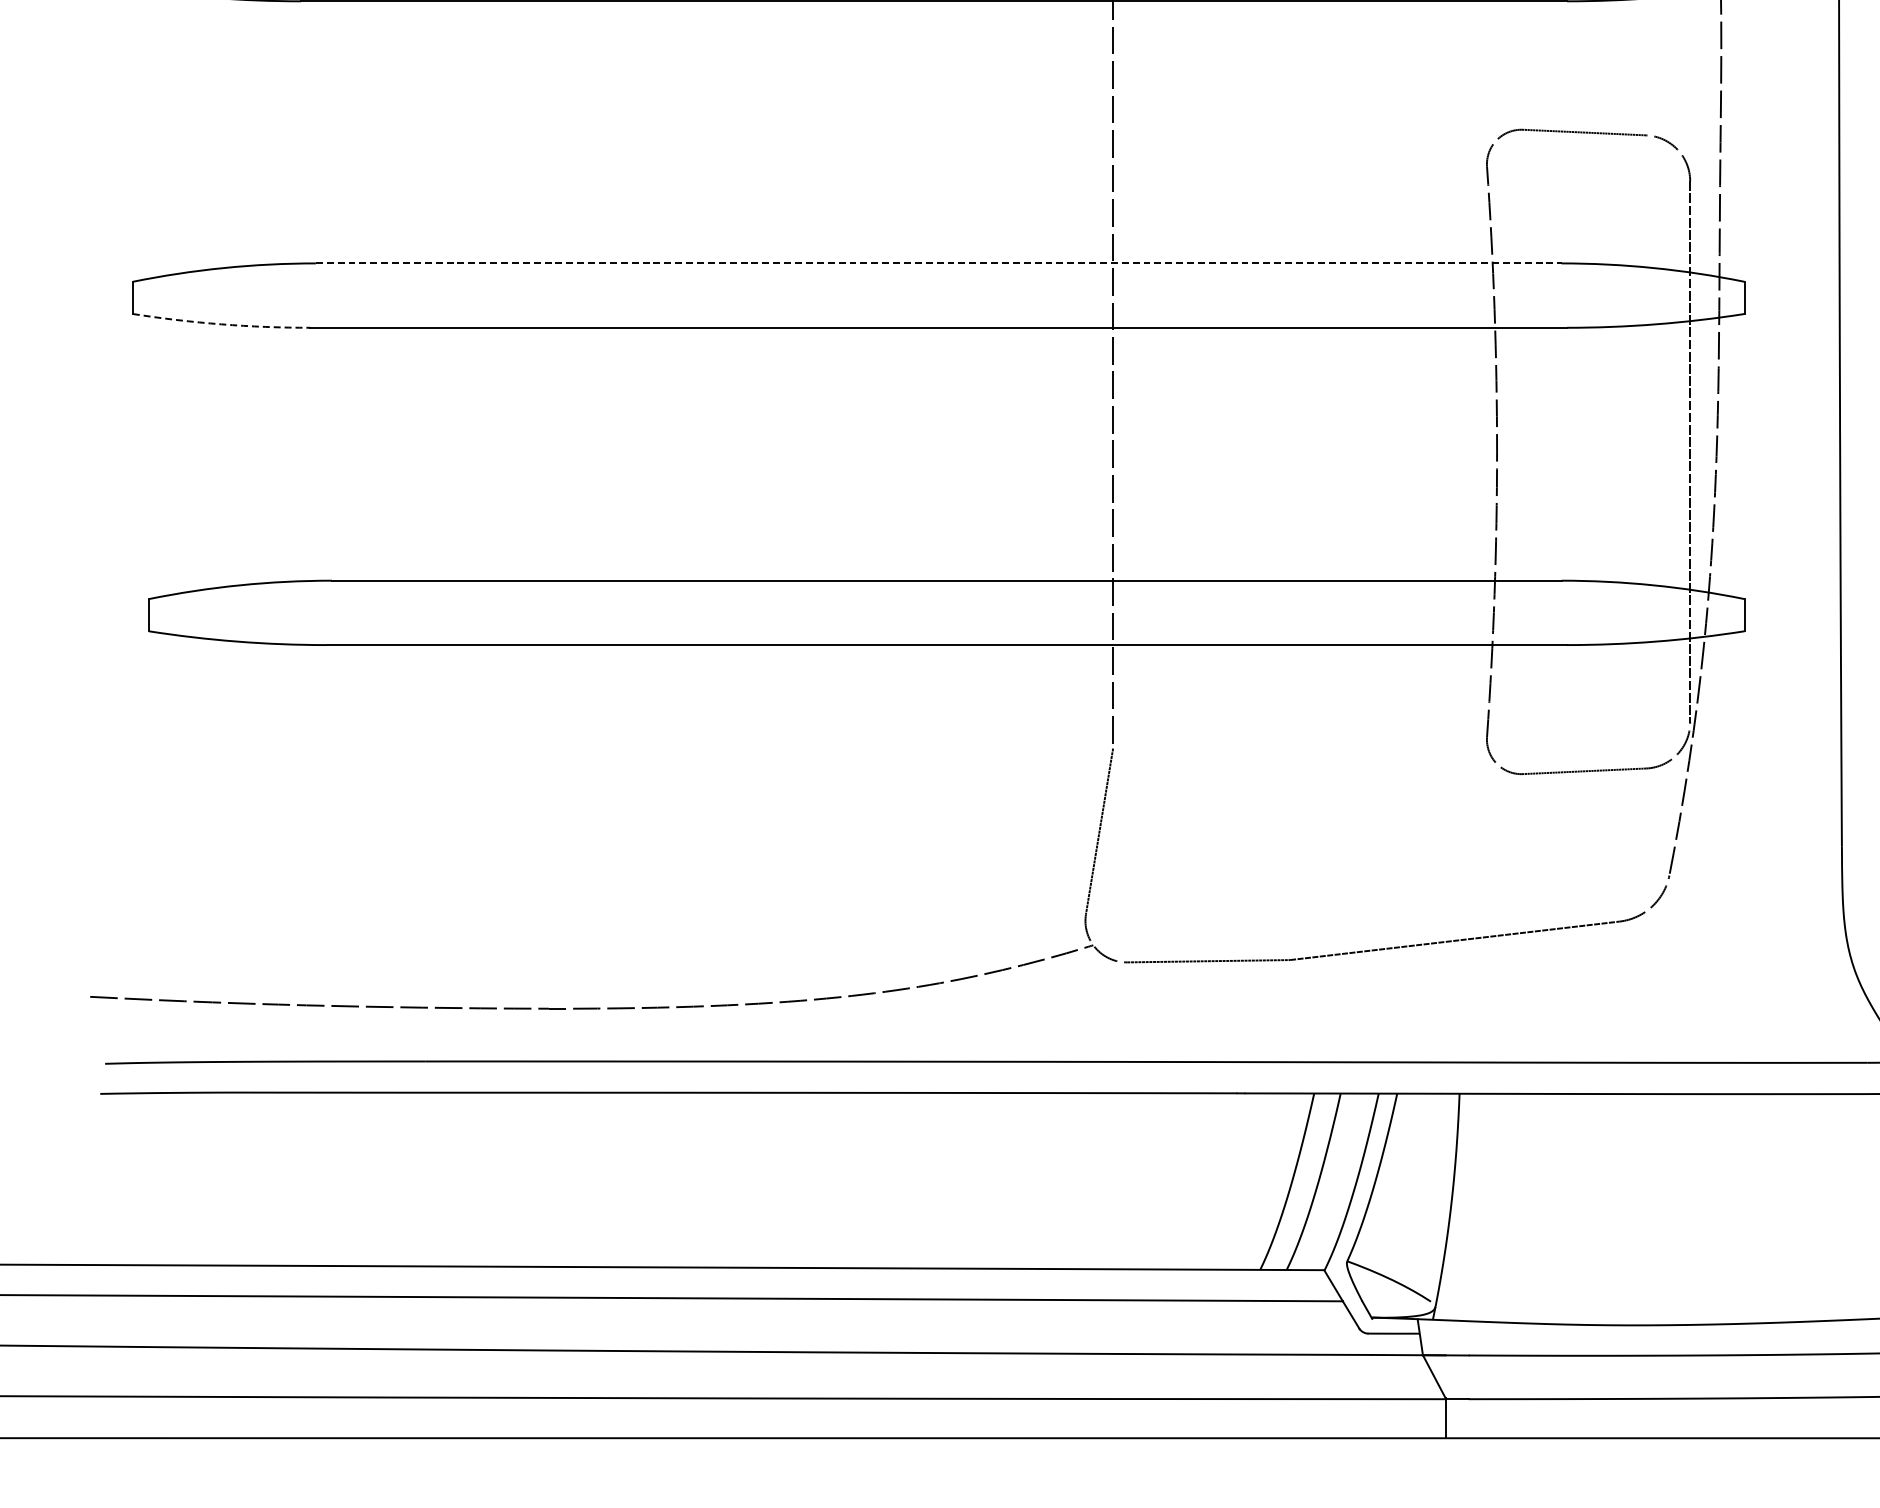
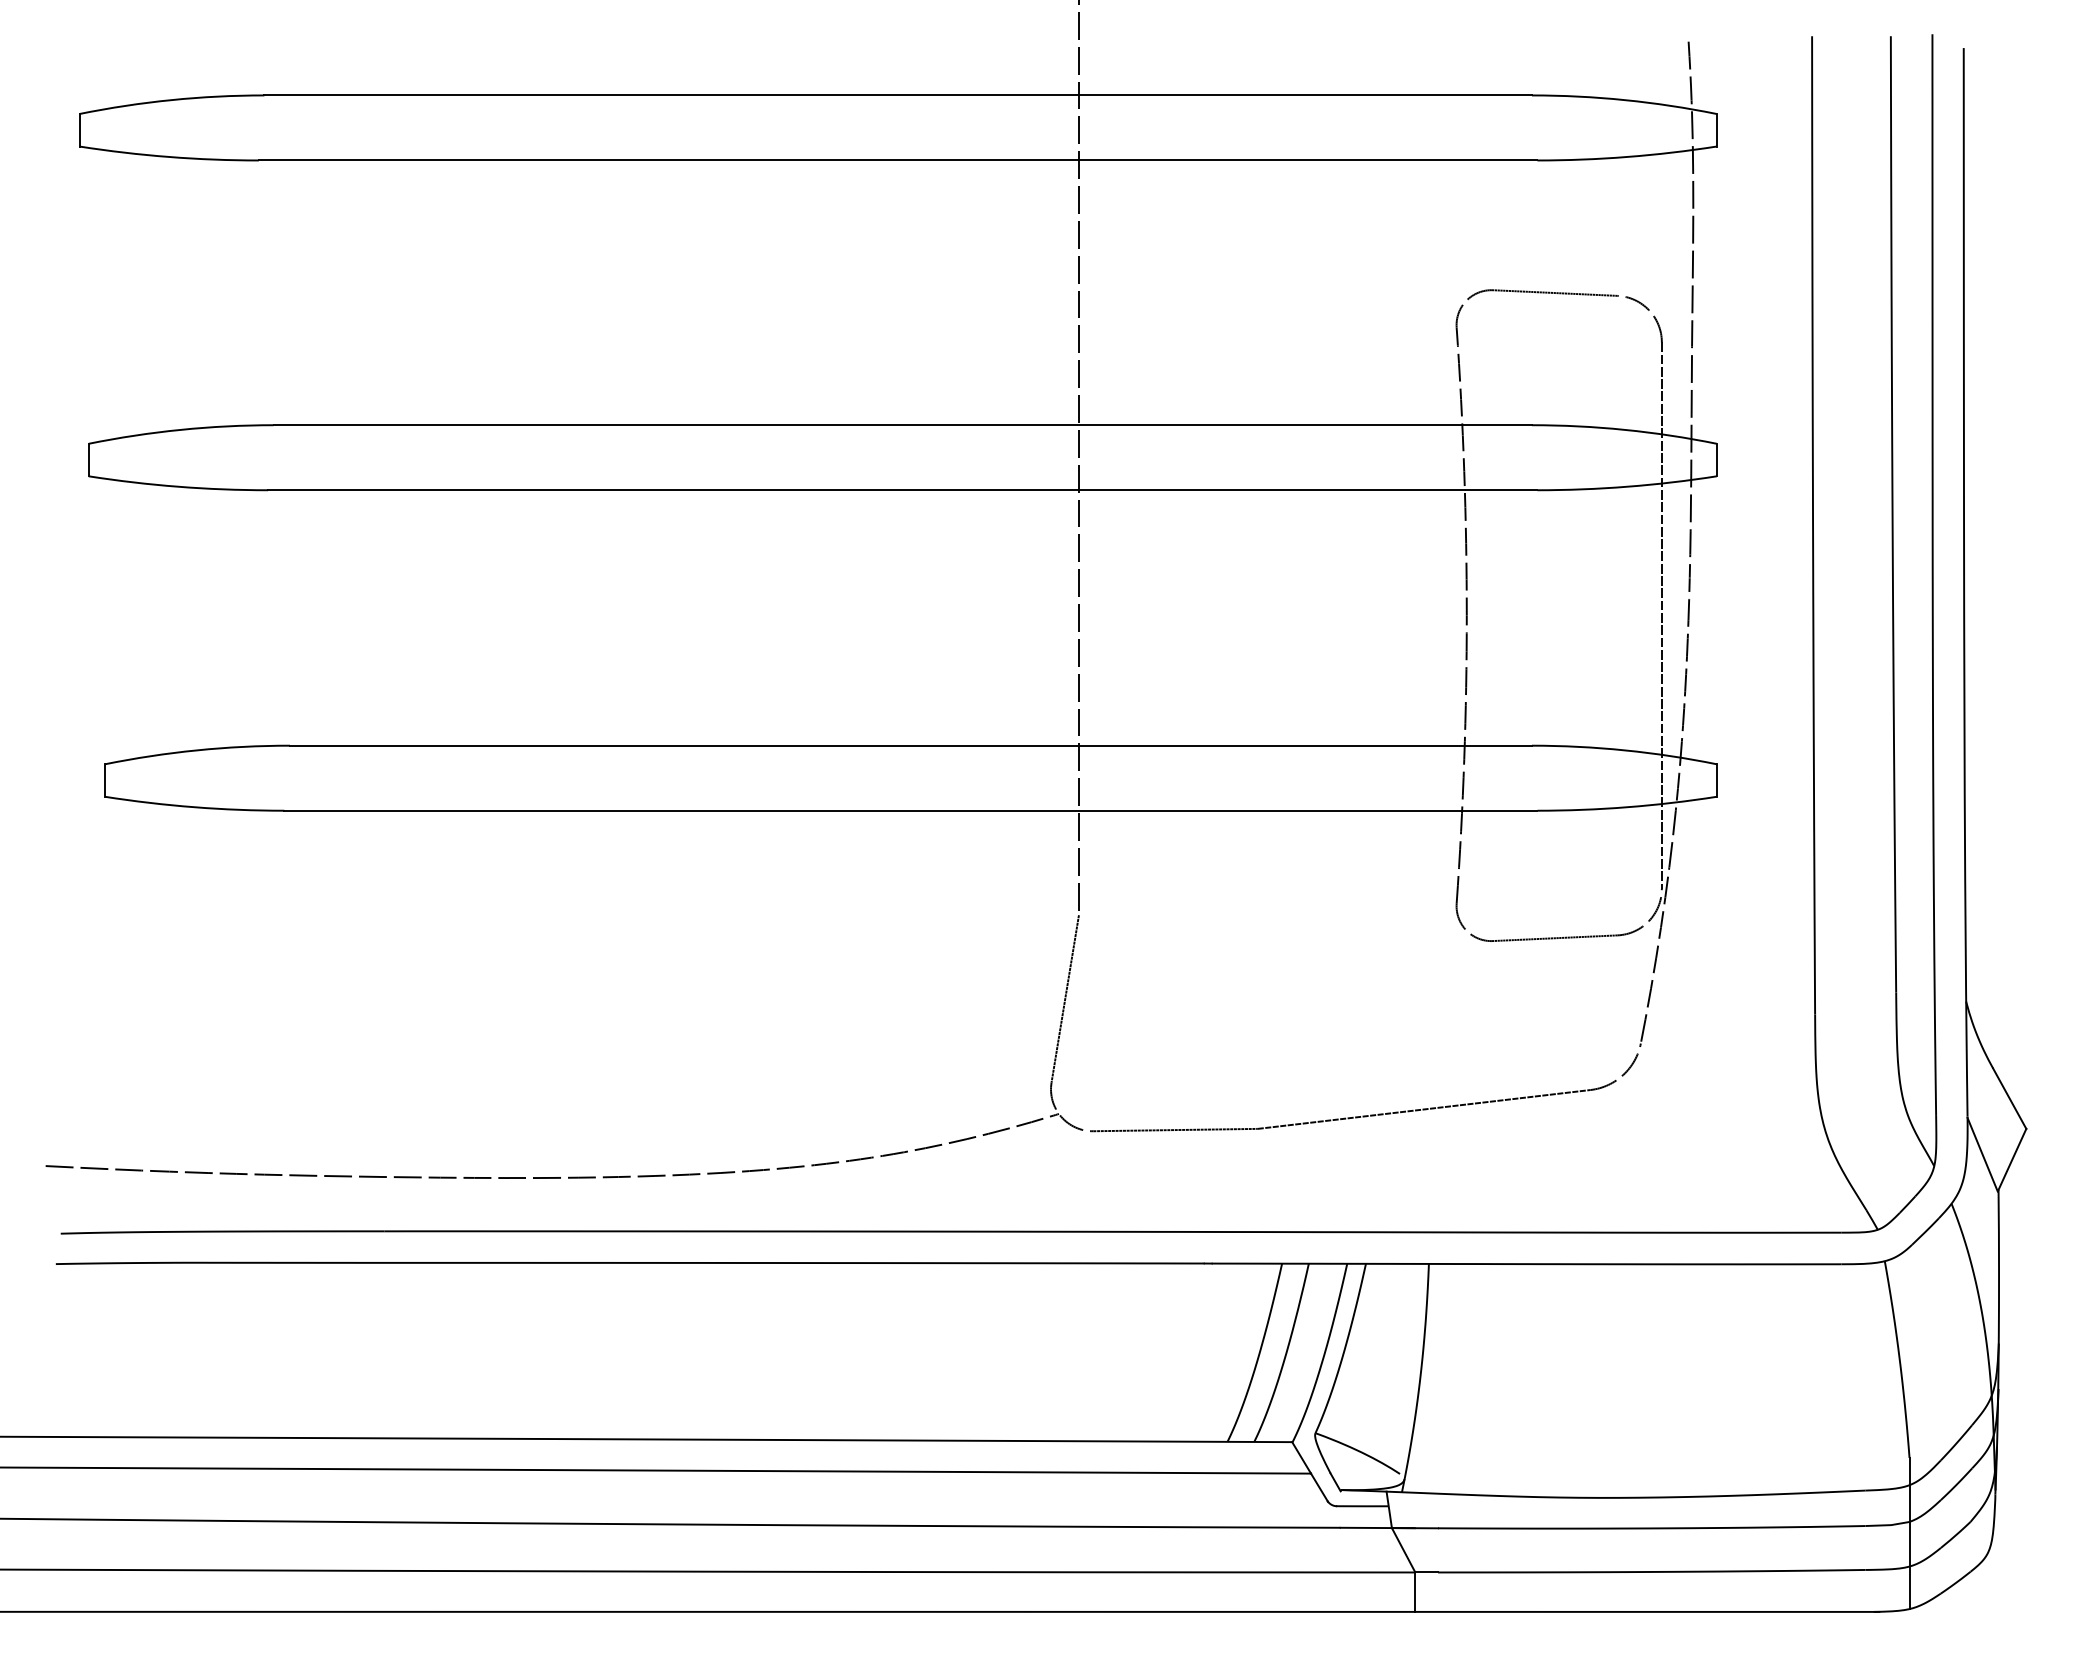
line: (939, 263) -> (903, 425), dashed -> solid
arc: (221, 324) -> (178, 486), dashed -> solid

